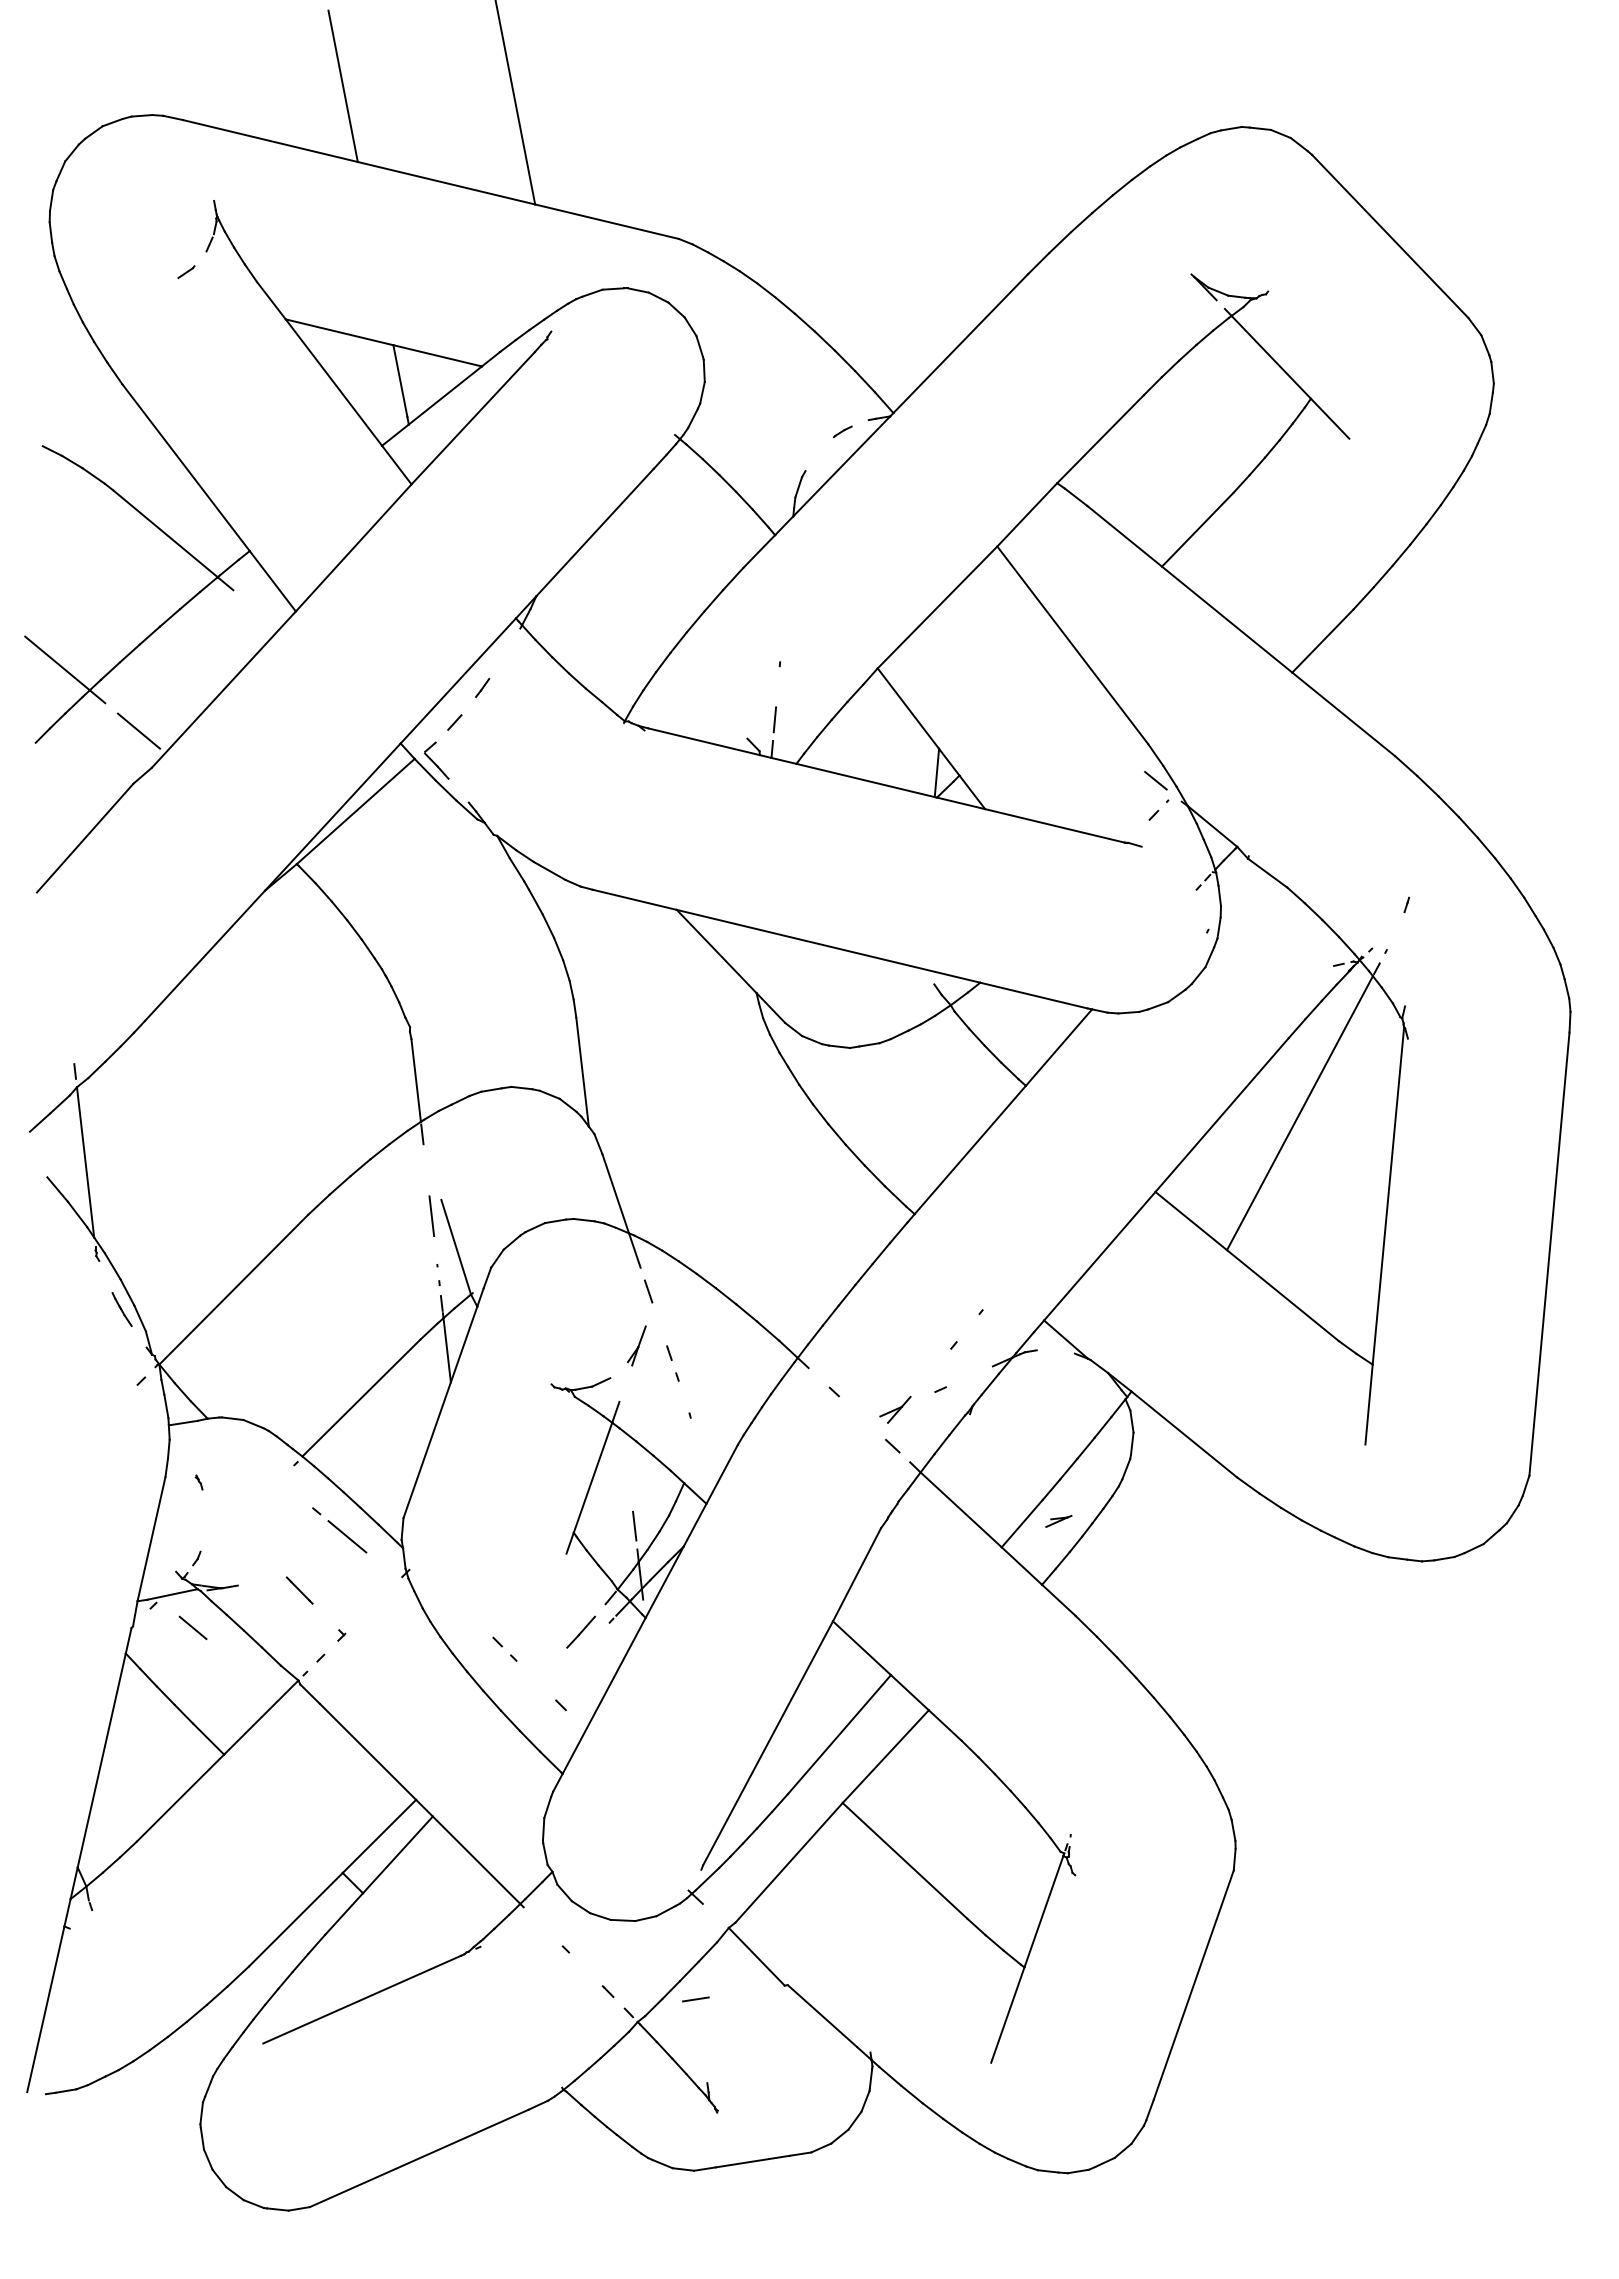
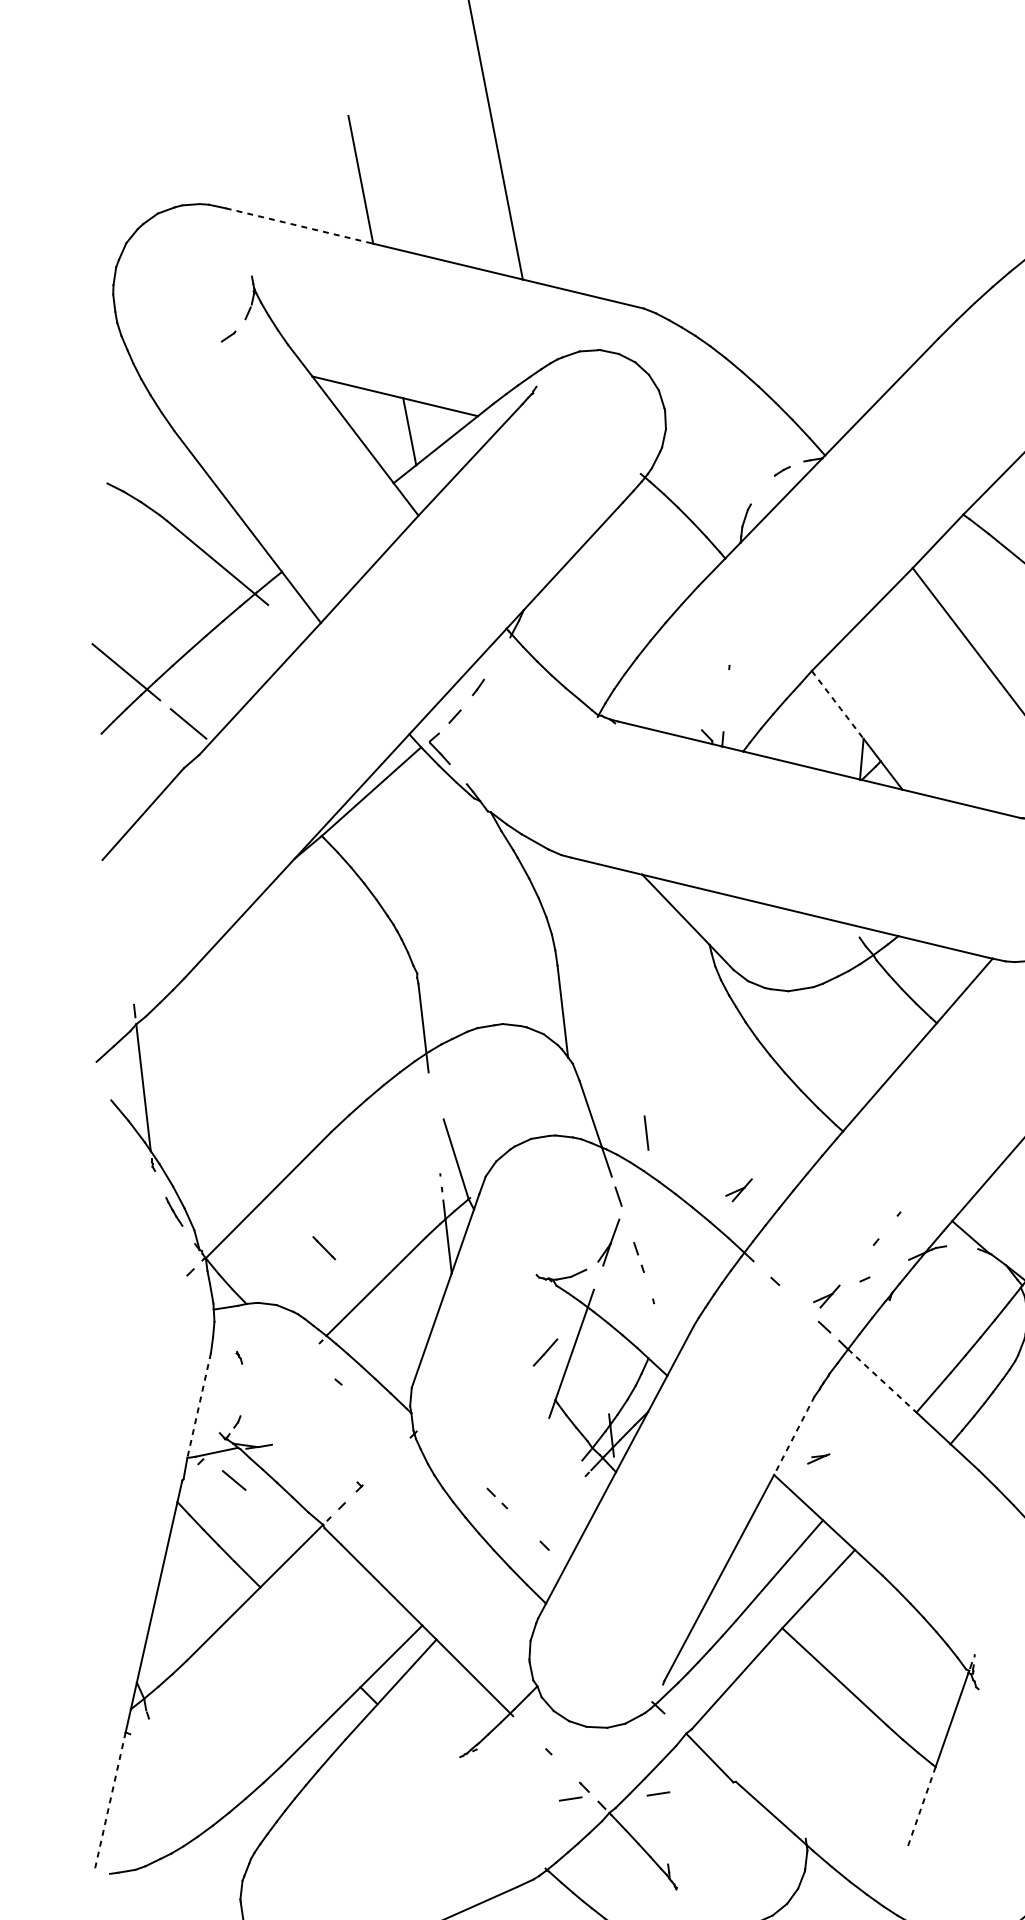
line: (270, 141) -> (299, 226), solid -> dashed
line: (908, 708) -> (837, 704), solid -> dashed
line: (774, 719) -> (724, 714), removed
line: (431, 1215) -> (646, 1132), moved
part: (791, 1283) -> (739, 1189), added
part: (636, 1345) -> (608, 1242), size x1.4
line: (961, 1510) -> (882, 1381), solid -> dashed
part: (1058, 1520) -> (818, 1458), moved
line: (634, 1525) -> (606, 1394), removed
line: (347, 1536) -> (364, 1403), removed
line: (151, 1539) -> (199, 1405), solid -> dashed
line: (856, 1575) -> (793, 1436), solid -> dashed
line: (299, 1590) -> (324, 1248), moved
line: (580, 1631) -> (545, 1351), moved
line: (362, 1999) -> (377, 1794), removed
line: (591, 2005) -> (570, 1799), added
line: (45, 2009) -> (109, 1802), solid -> dashed
line: (1007, 2015) -> (921, 1807), solid -> dashed

